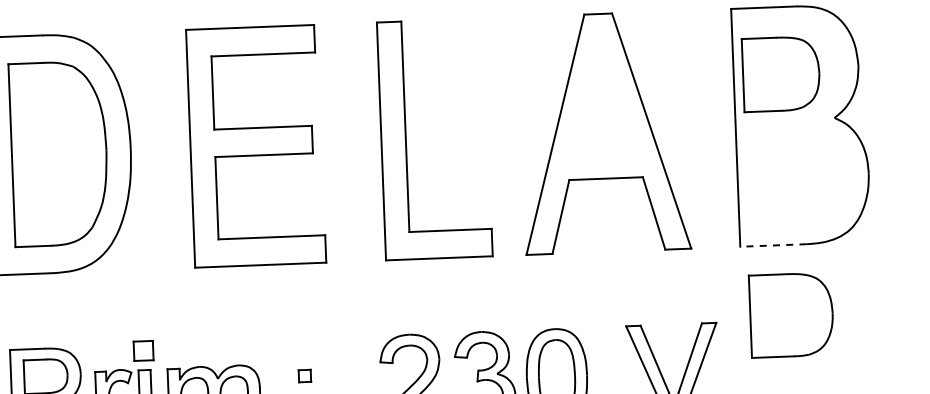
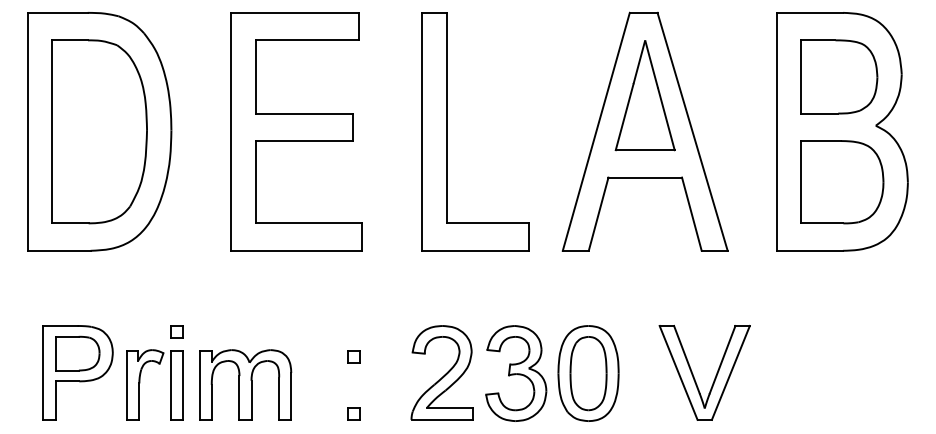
part: (781, 73) -> (839, 76), moved
part: (602, 96) -> (644, 95), added
line: (773, 245) -> (809, 250), dashed -> solid
part: (791, 315) -> (842, 182), moved
part: (143, 350) -> (176, 331), size x0.62
part: (304, 375) -> (353, 356), moved

